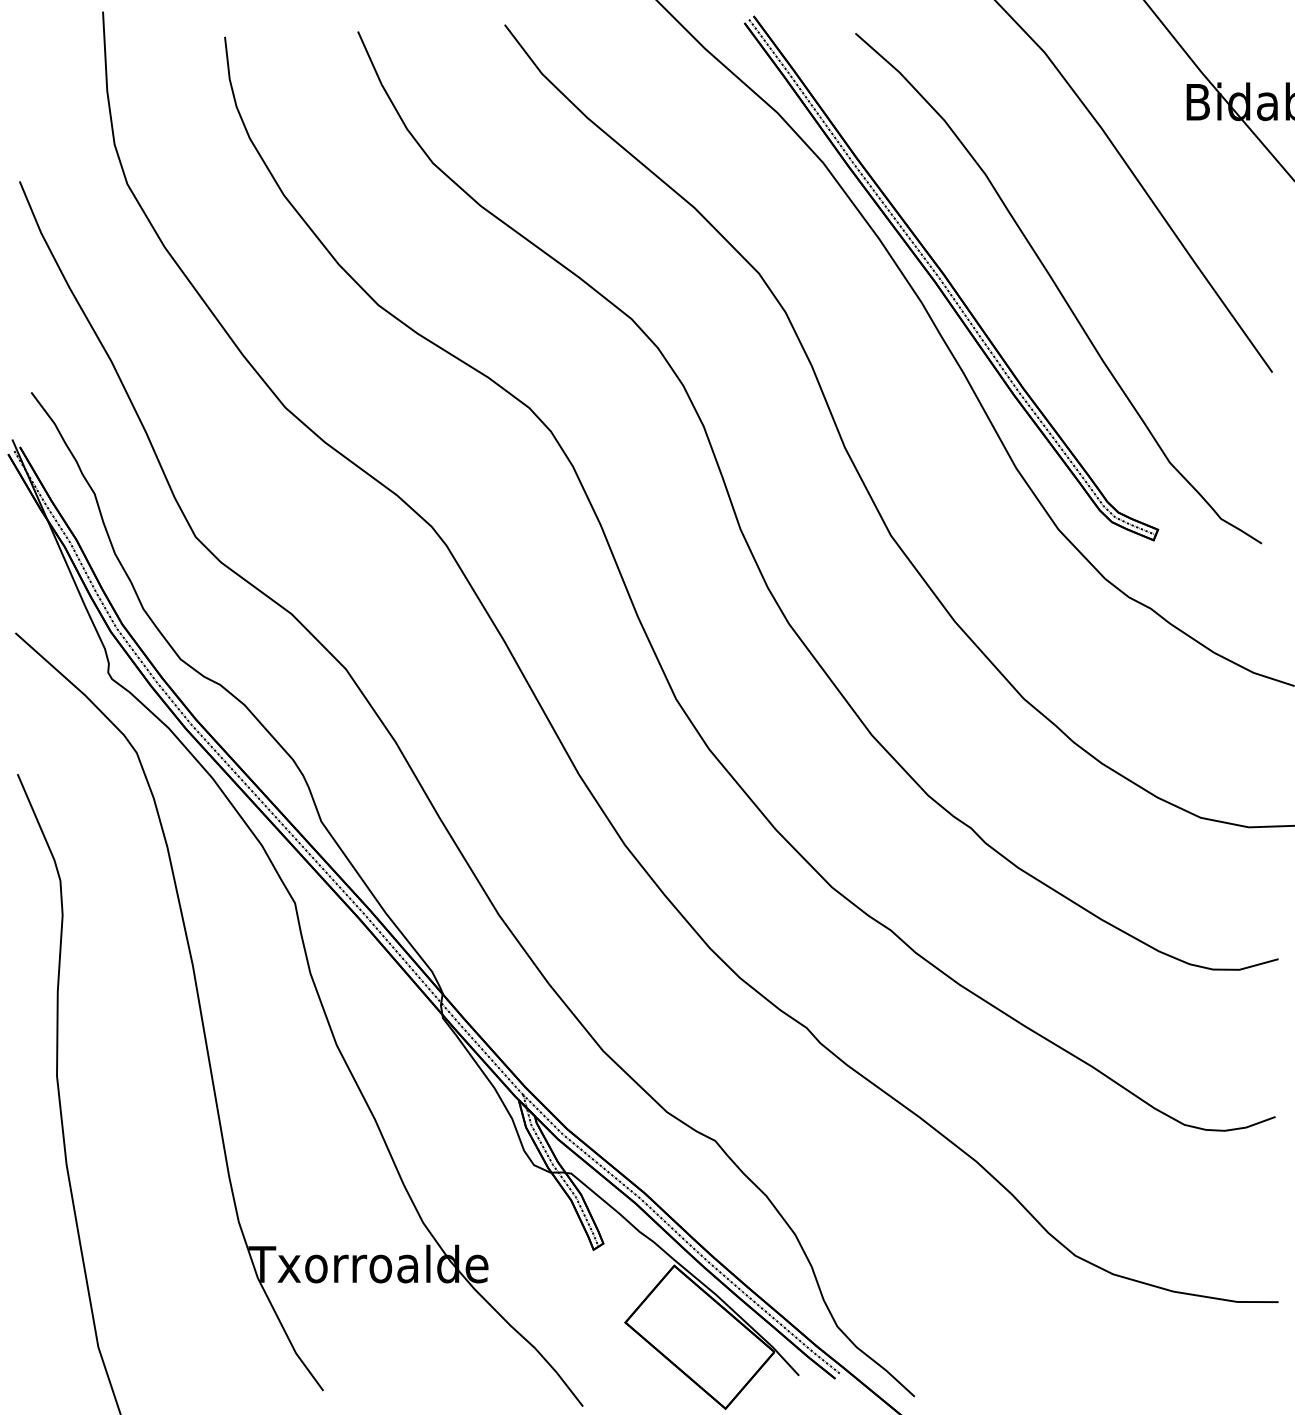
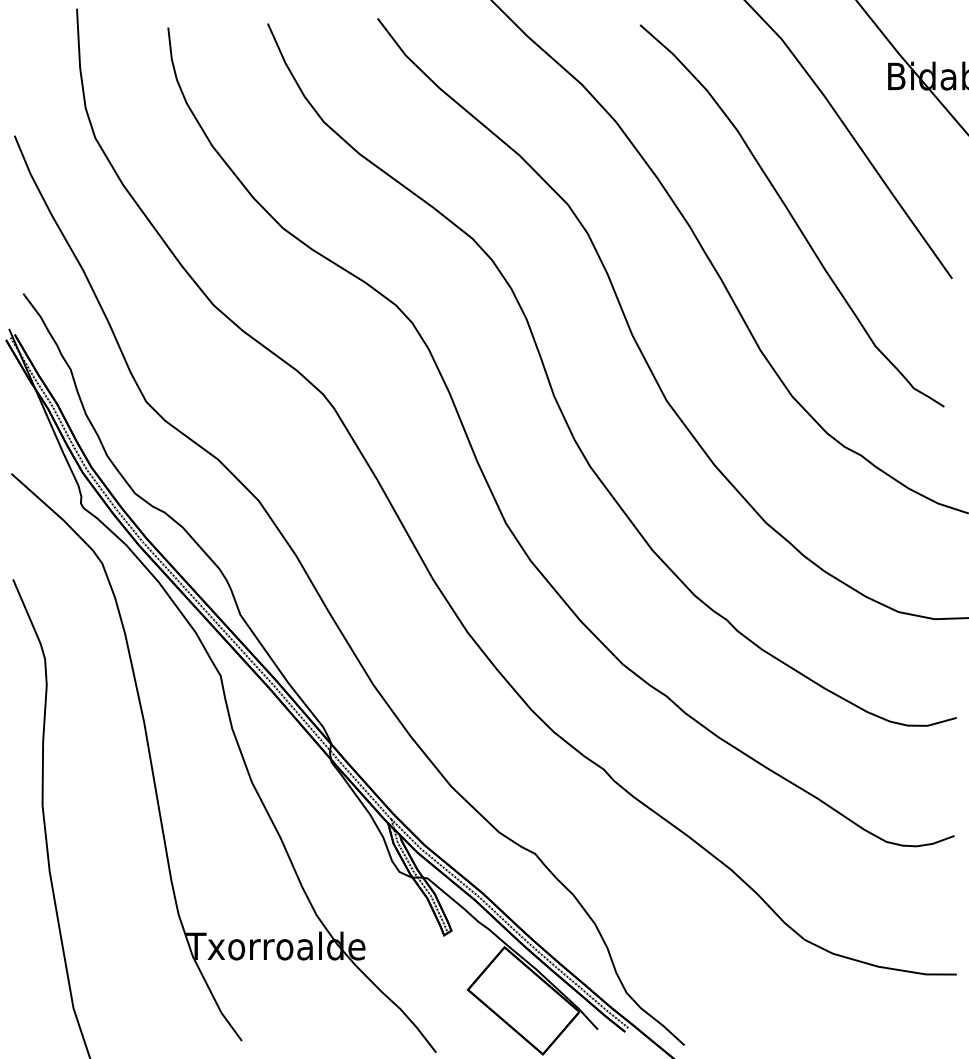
part: (950, 278) -> (711, 208), removed

